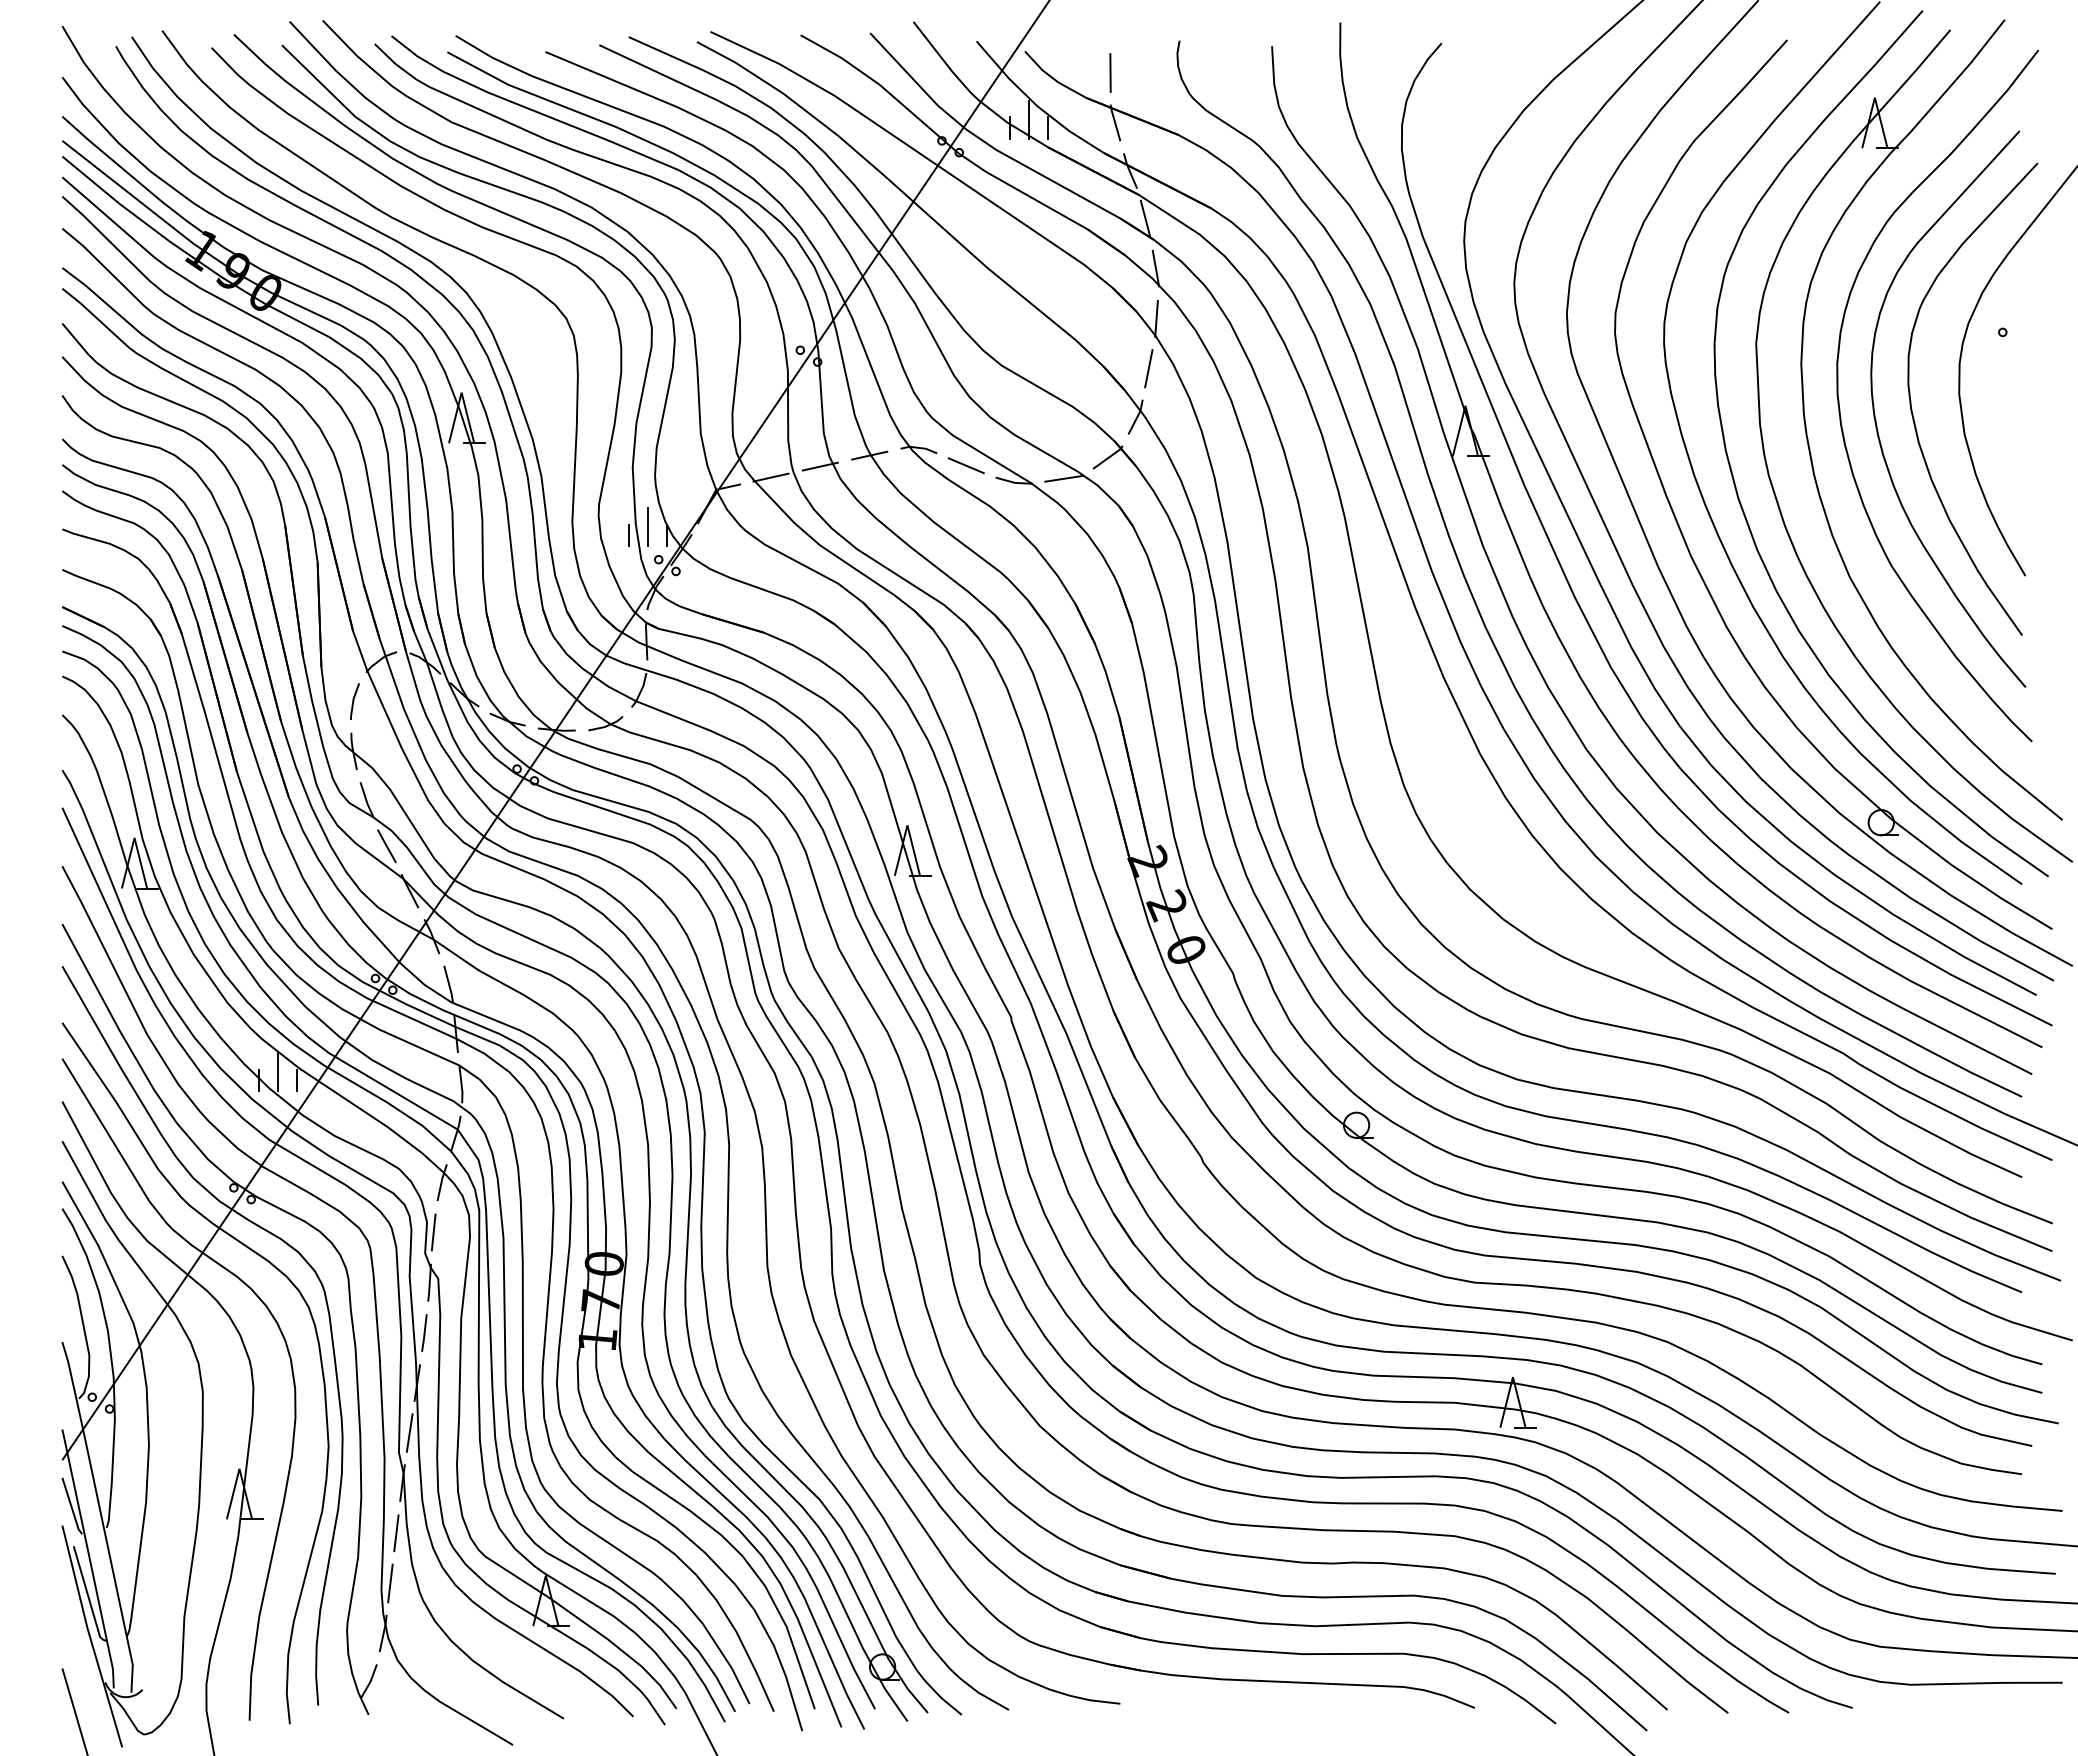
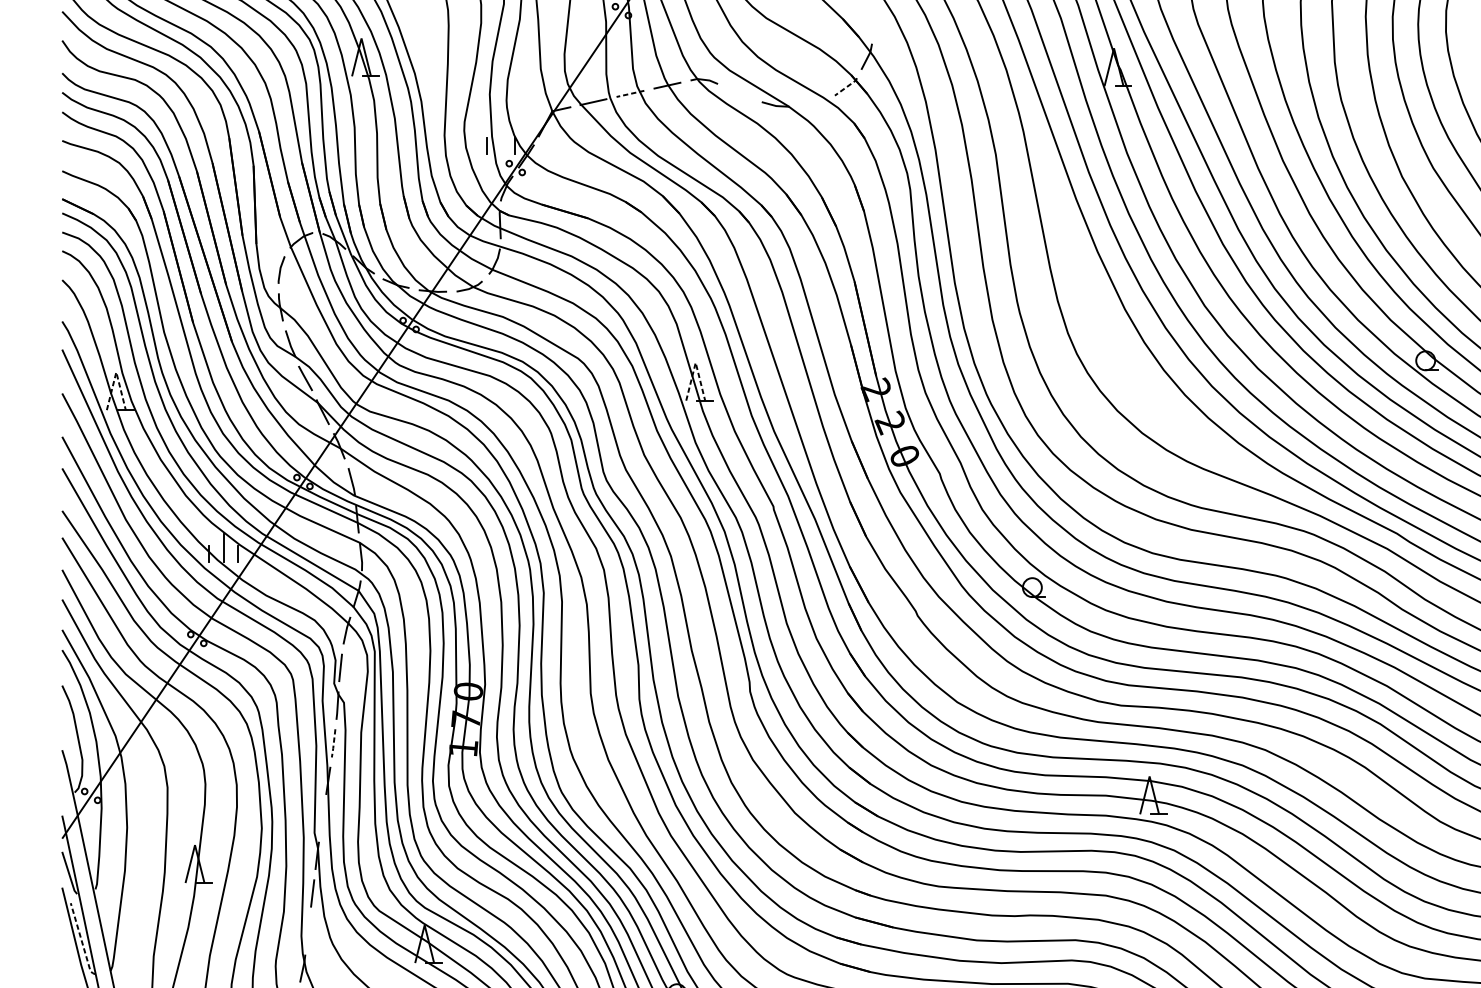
line: (1148, 368) -> (876, 20), removed
line: (1109, 457) -> (847, 87), solid -> dashed
line: (965, 465) -> (739, 93), removed
line: (820, 466) -> (630, 93), solid -> dashed
line: (1063, 478) -> (812, 102), removed
line: (647, 527) -> (500, 139), removed
line: (907, 825) -> (695, 362), solid -> dashed
line: (134, 837) -> (116, 371), solid -> dashed
line: (424, 1333) -> (333, 743), solid -> dashed
line: (409, 1432) -> (322, 817), removed
line: (390, 1583) -> (308, 931), removed
line: (88, 1596) -> (81, 940), solid -> dashed

